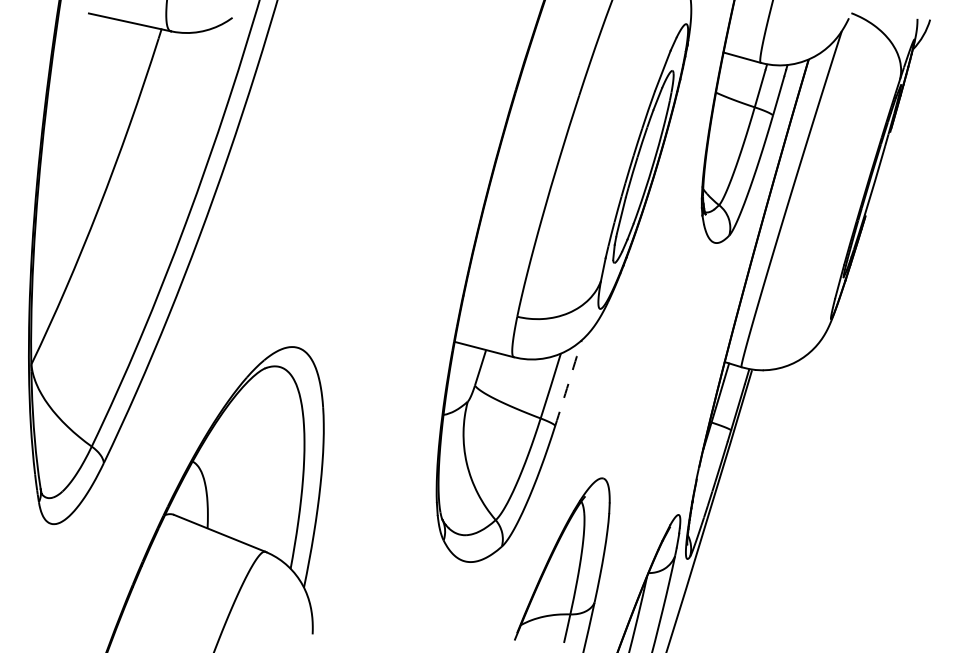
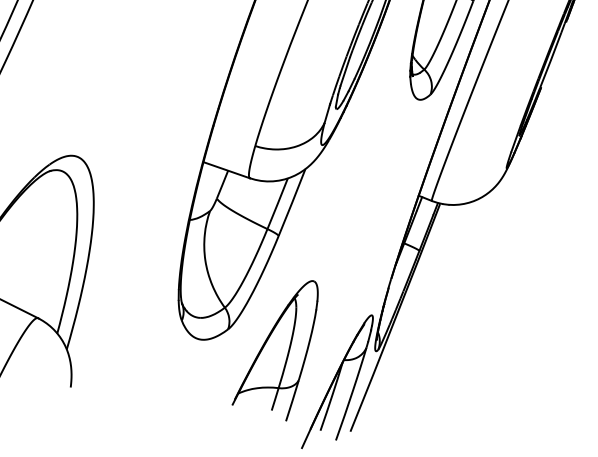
arc: (568, 383) -> (292, 202), dashed -> solid

